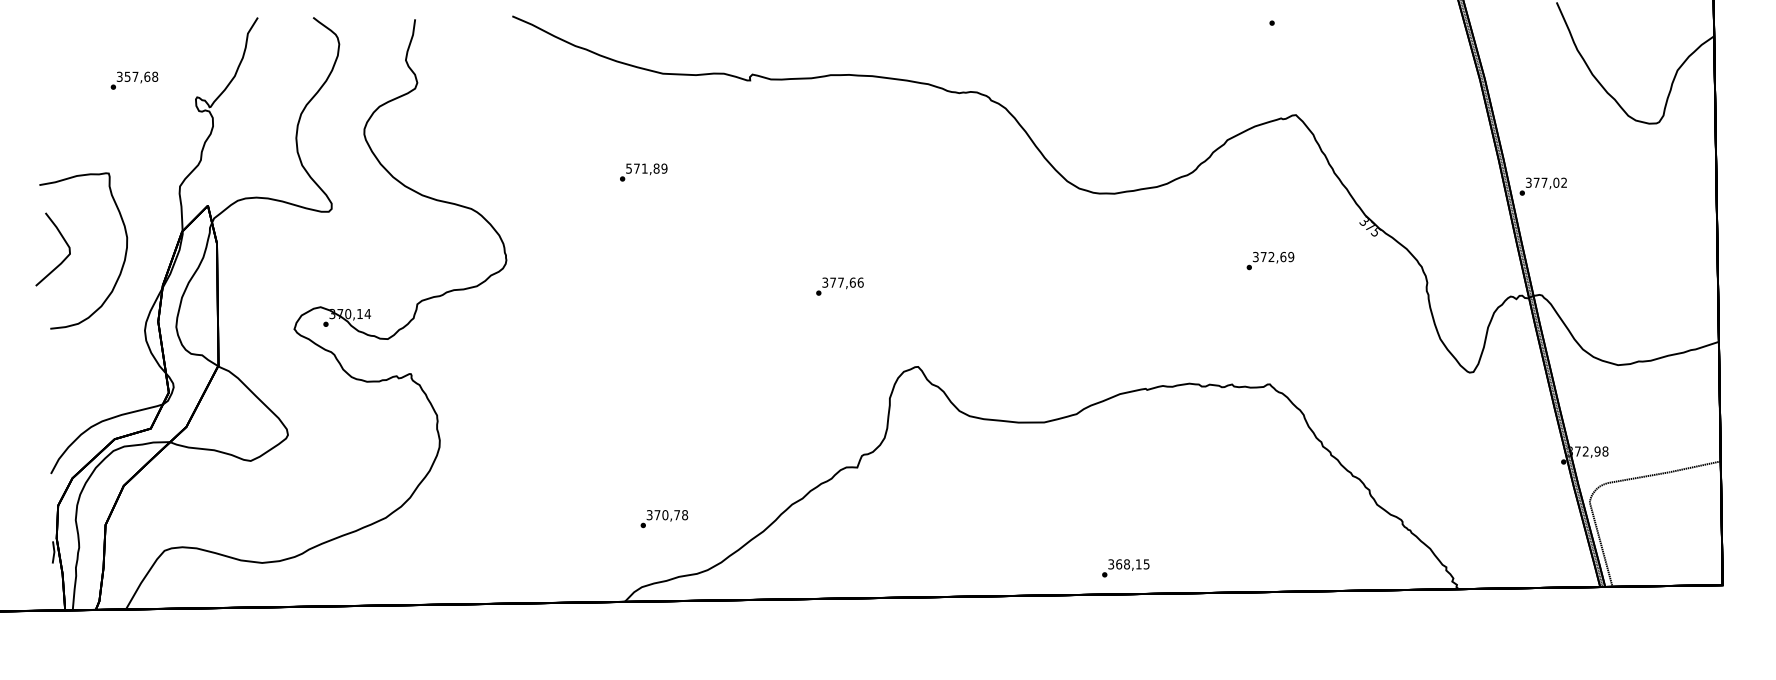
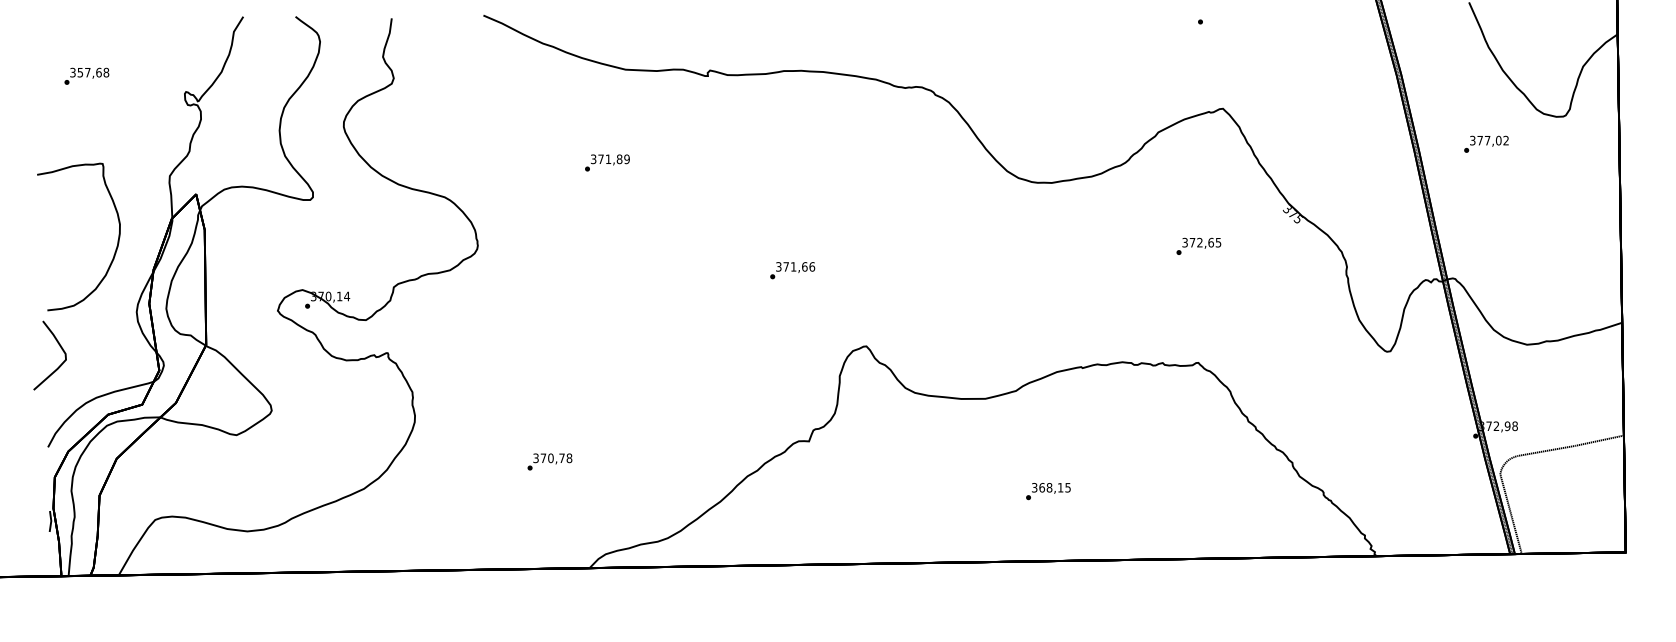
text: (134, 79) -> (86, 75), moved
text: (628, 167) -> (593, 158), 571,89 -> 371,89
text: (1543, 185) -> (1486, 143), moved
curve: (65, 243) -> (61, 349), moved
text: (1291, 256) -> (1218, 242), 372,69 -> 372,65
text: (840, 282) -> (793, 266), 377,66 -> 371,66
text: (663, 518) -> (549, 461), moved
text: (1125, 568) -> (1048, 491), moved

